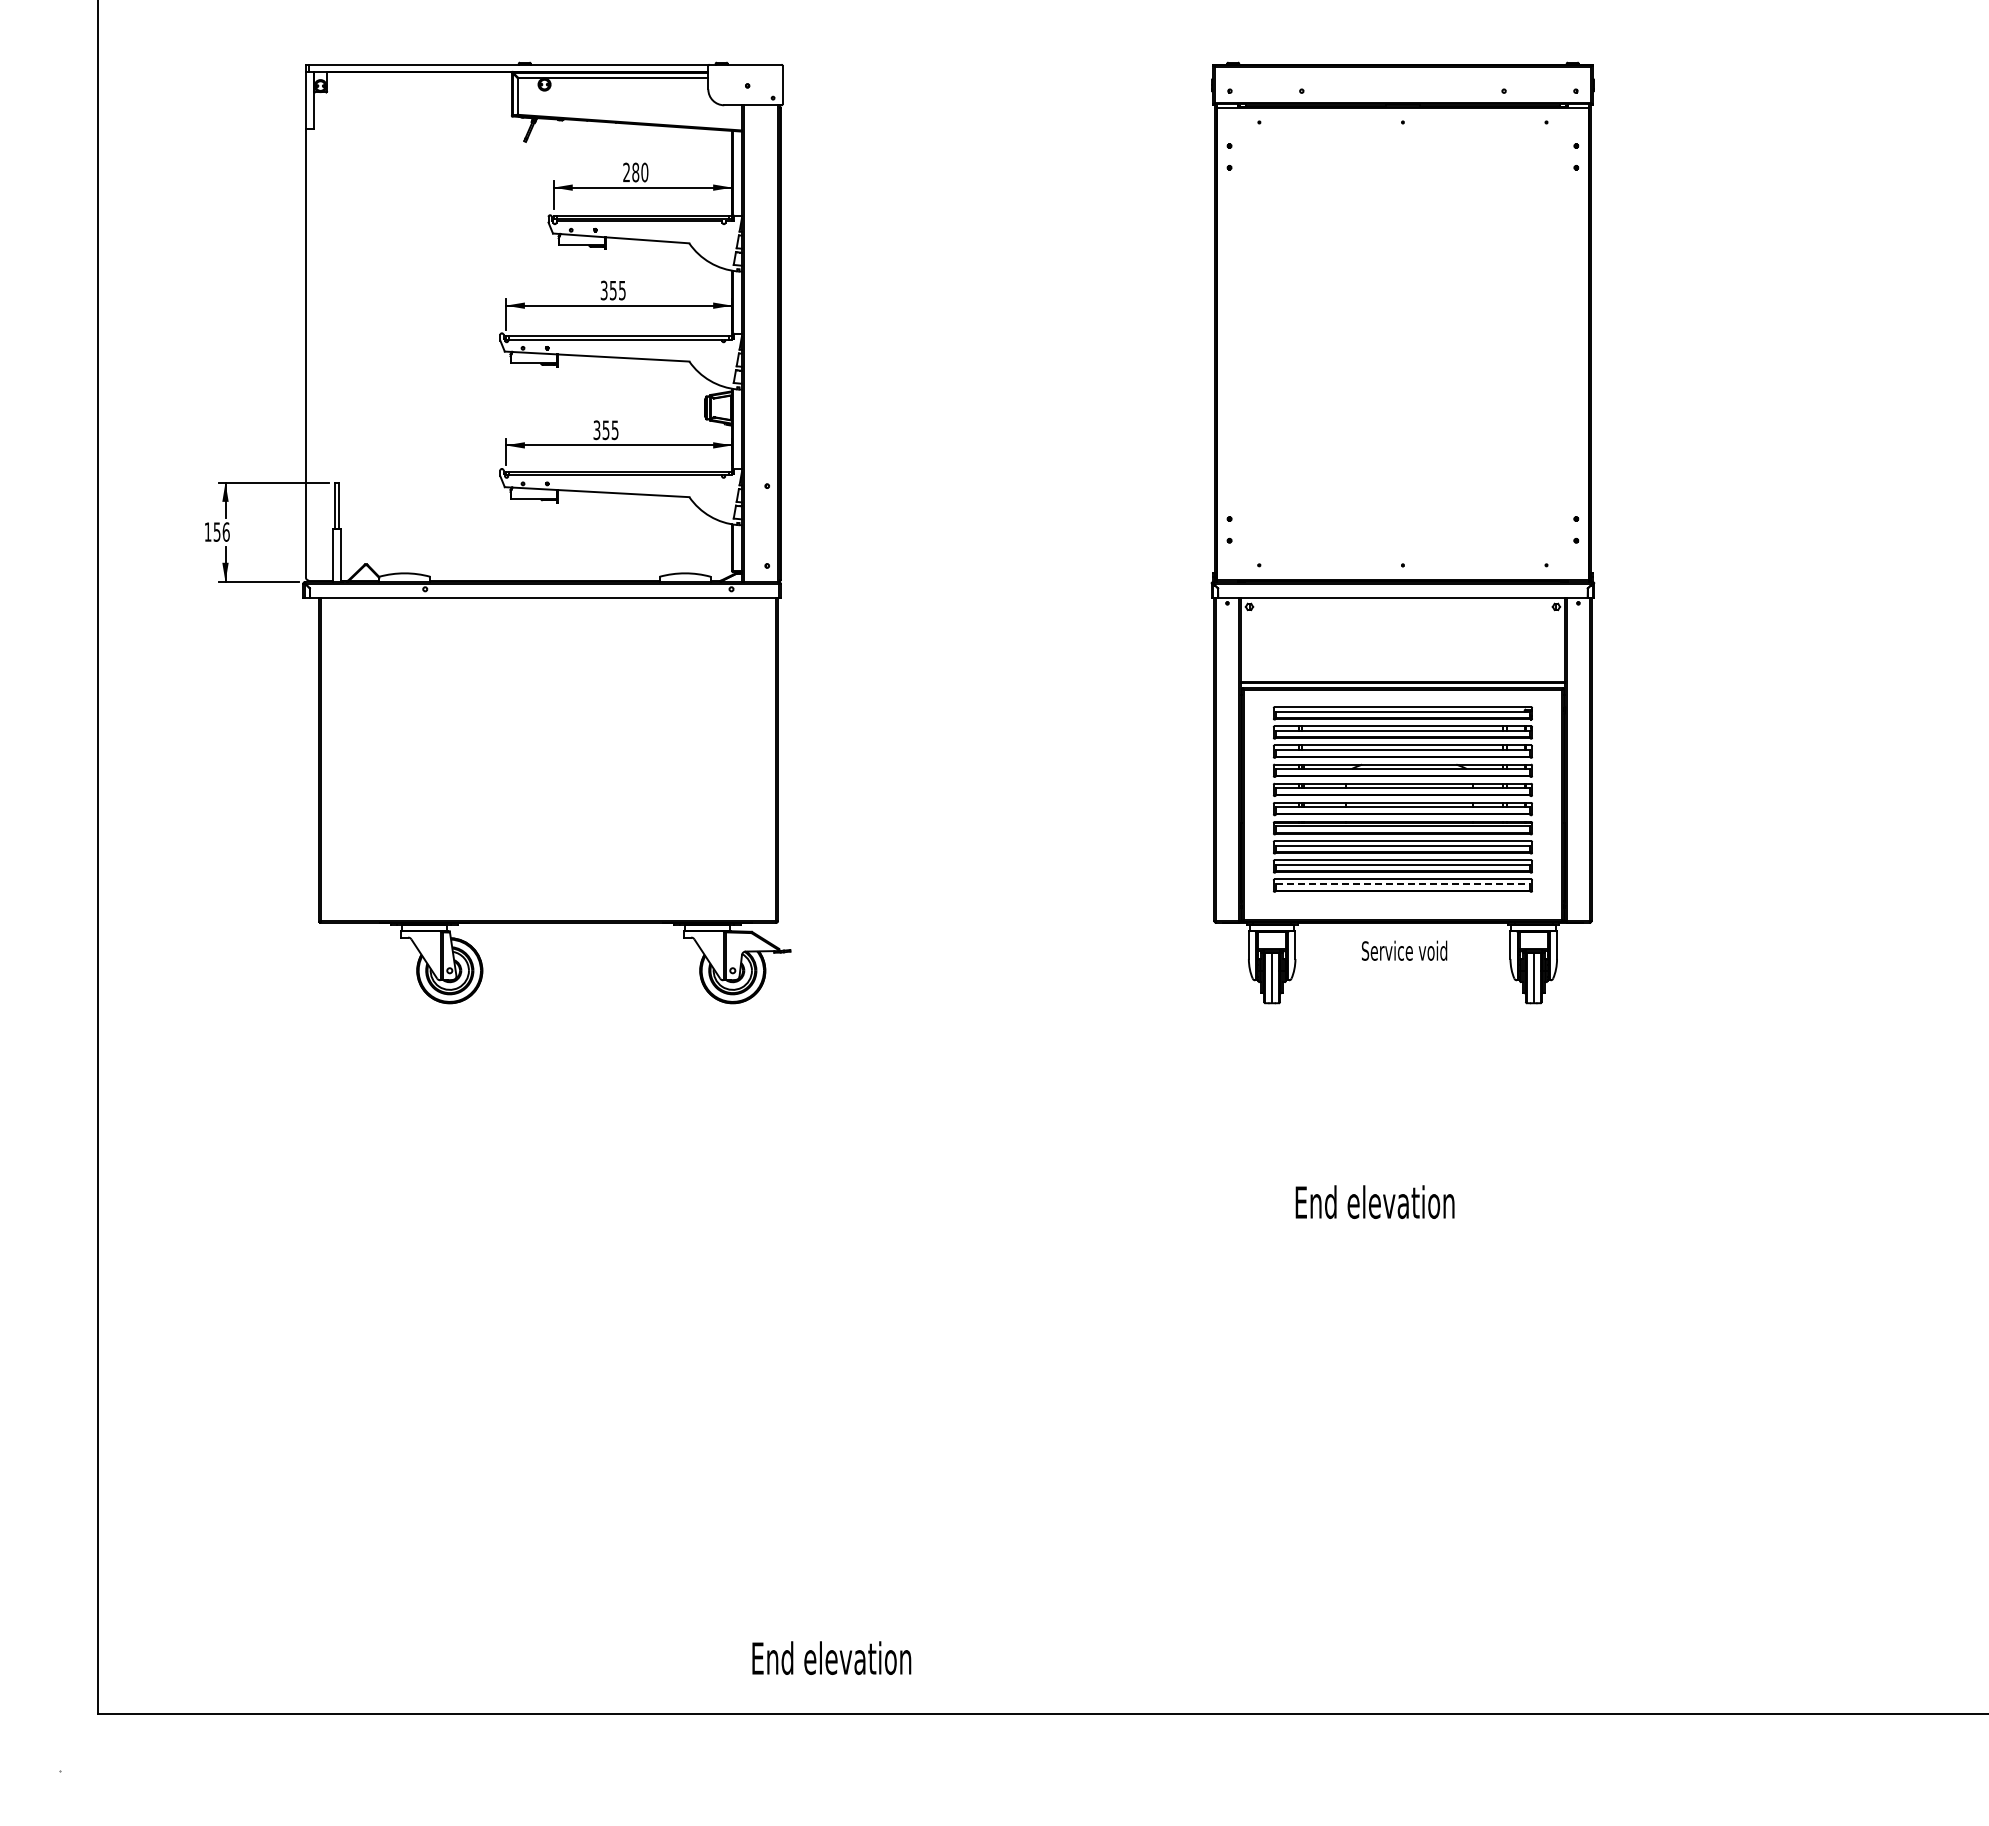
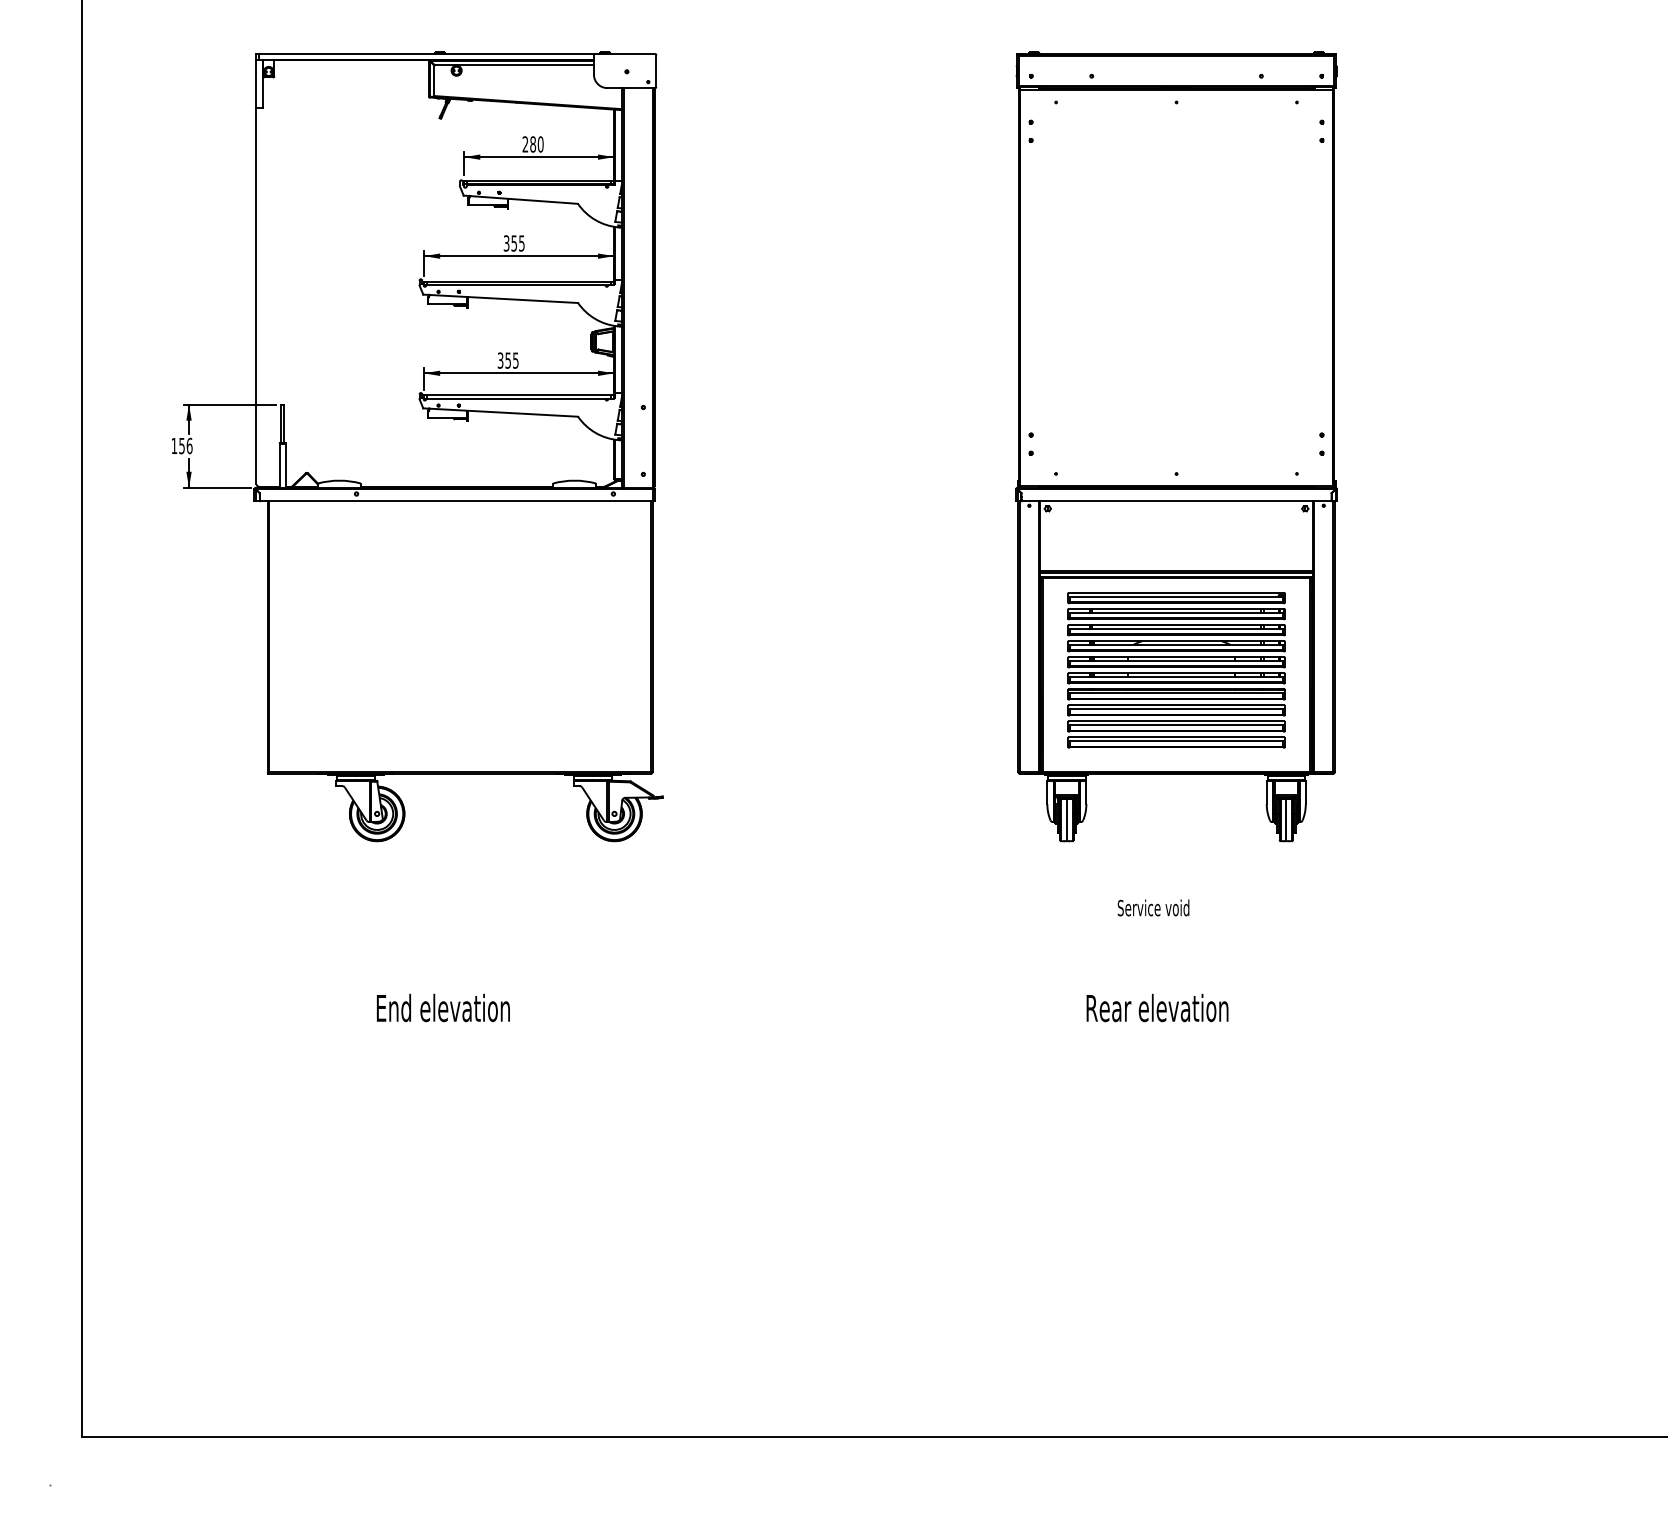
line: (1403, 883) -> (1177, 740), dashed -> solid
text: (1404, 950) -> (1153, 907), moved
text: (1381, 1202) -> (1158, 1008), End elevation -> Rear elevation
text: (831, 1657) -> (443, 1007), moved

